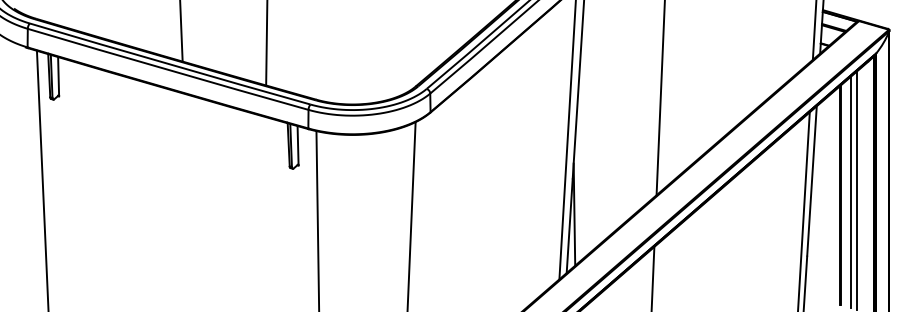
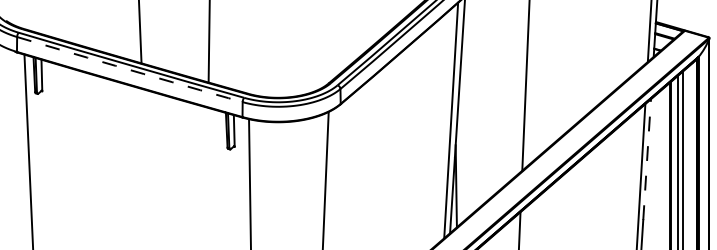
arc: (168, 69) -> (130, 69), solid -> dashed
line: (812, 181) -> (647, 159), solid -> dashed

